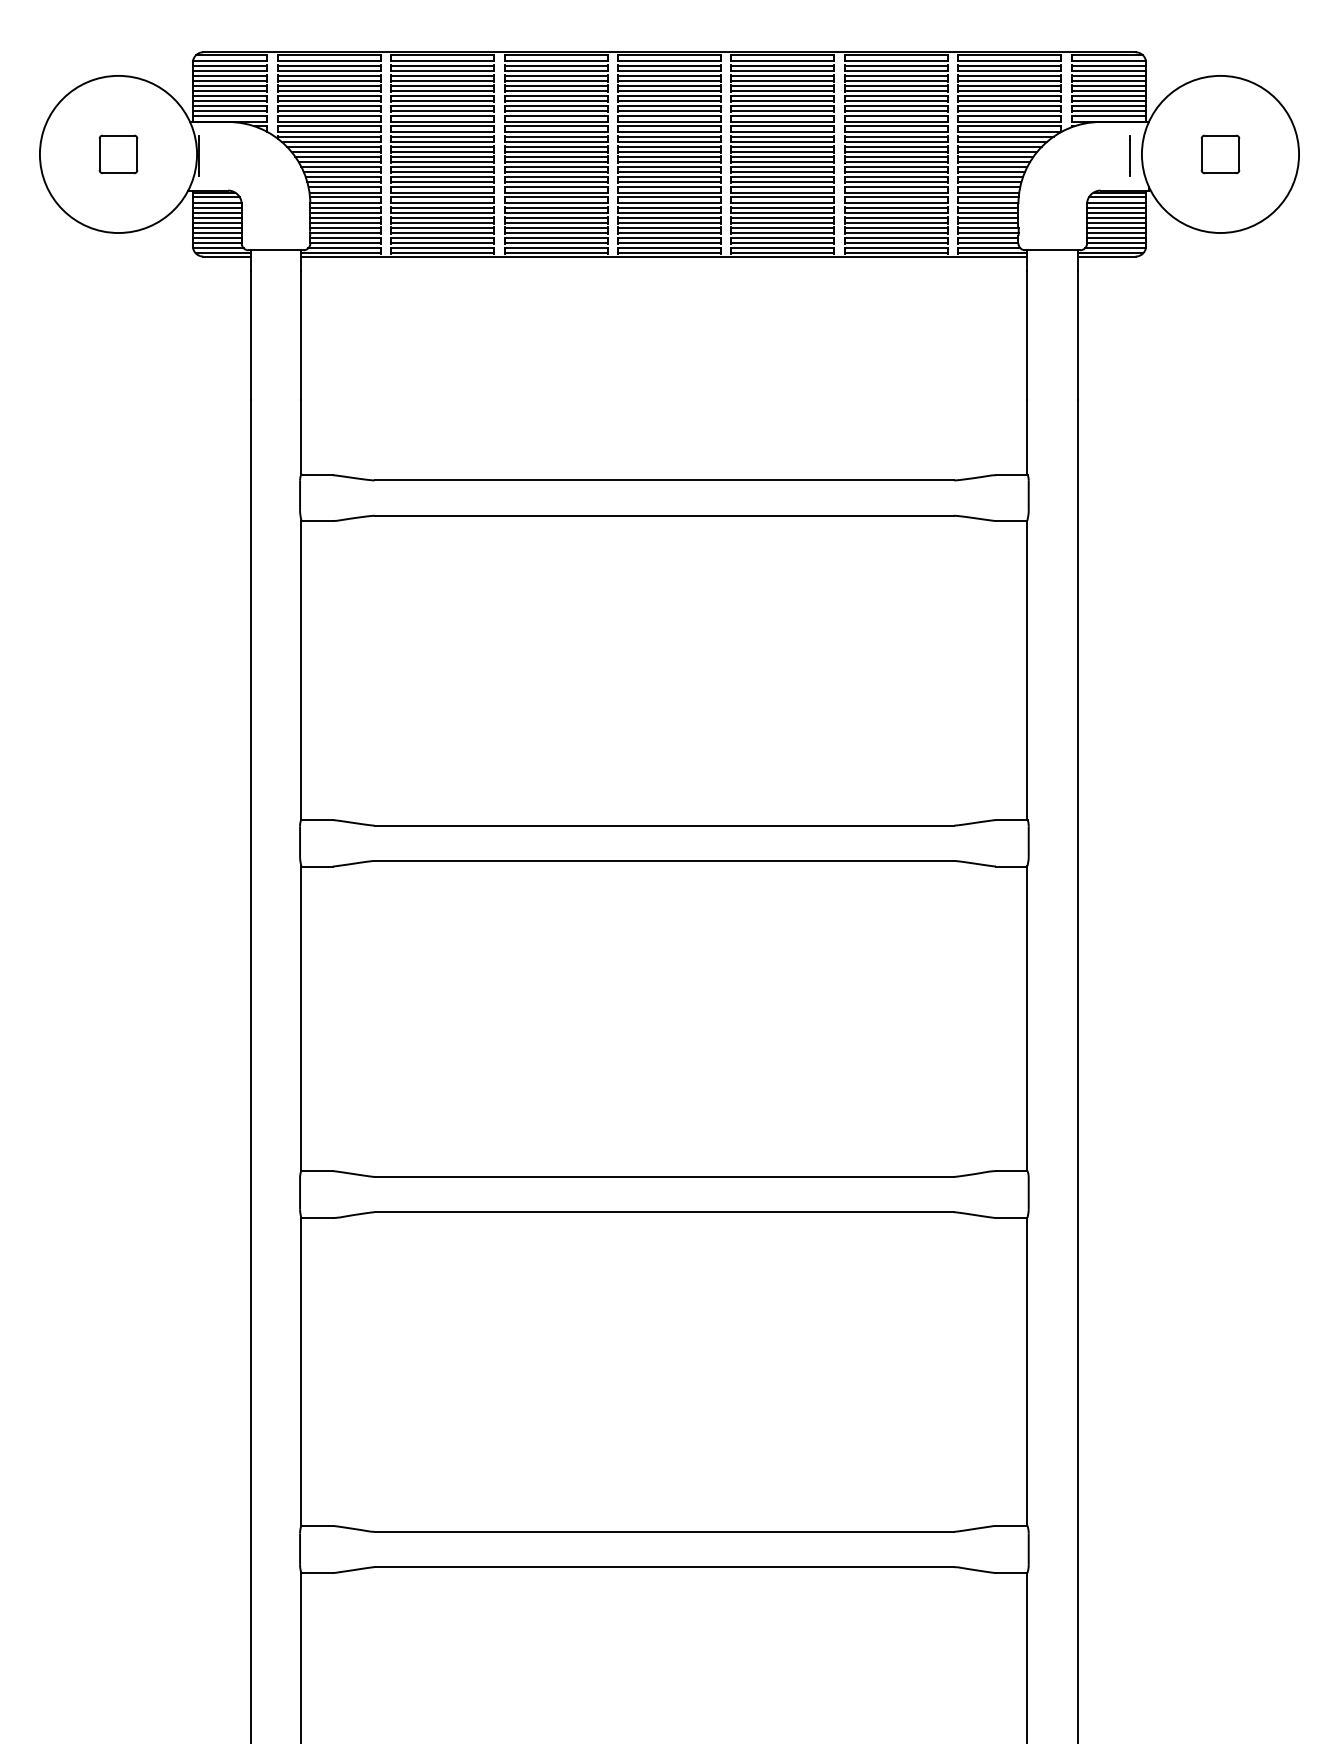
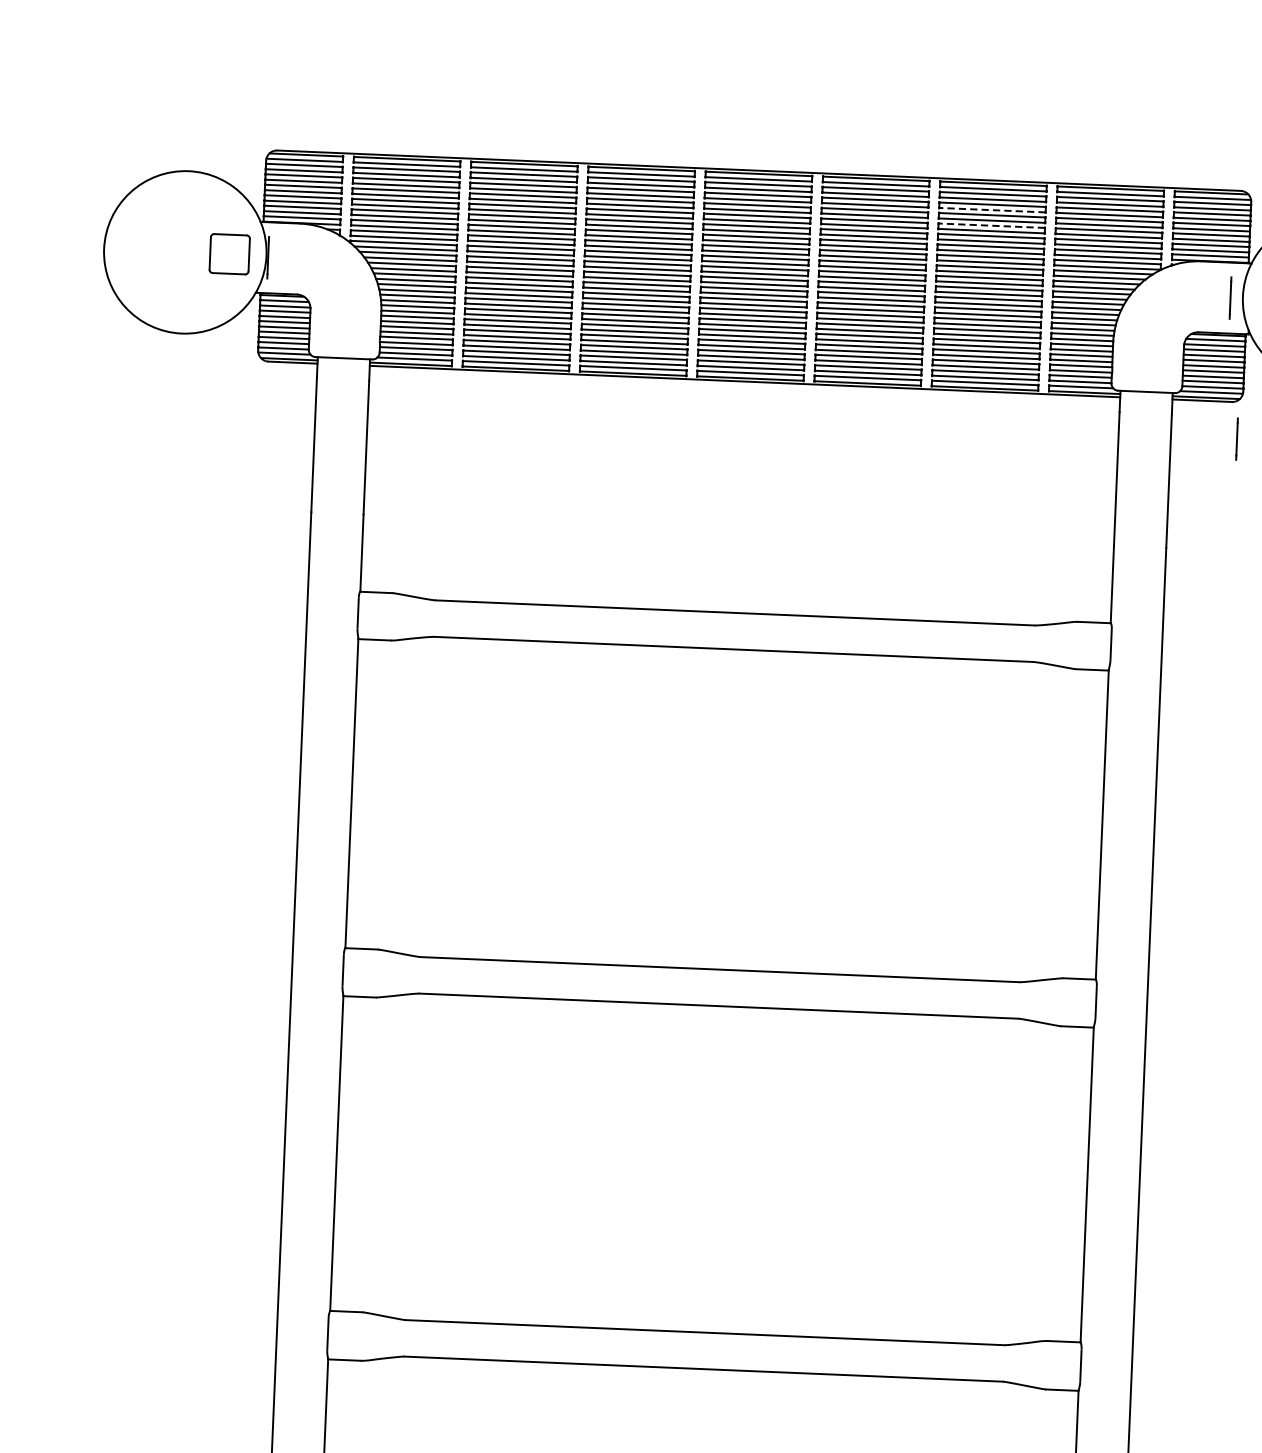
line: (896, 80) -> (992, 209), solid -> dashed
line: (896, 96) -> (991, 226), solid -> dashed
part: (118, 154) -> (229, 254), moved
line: (1141, 291) -> (1236, 438), added

